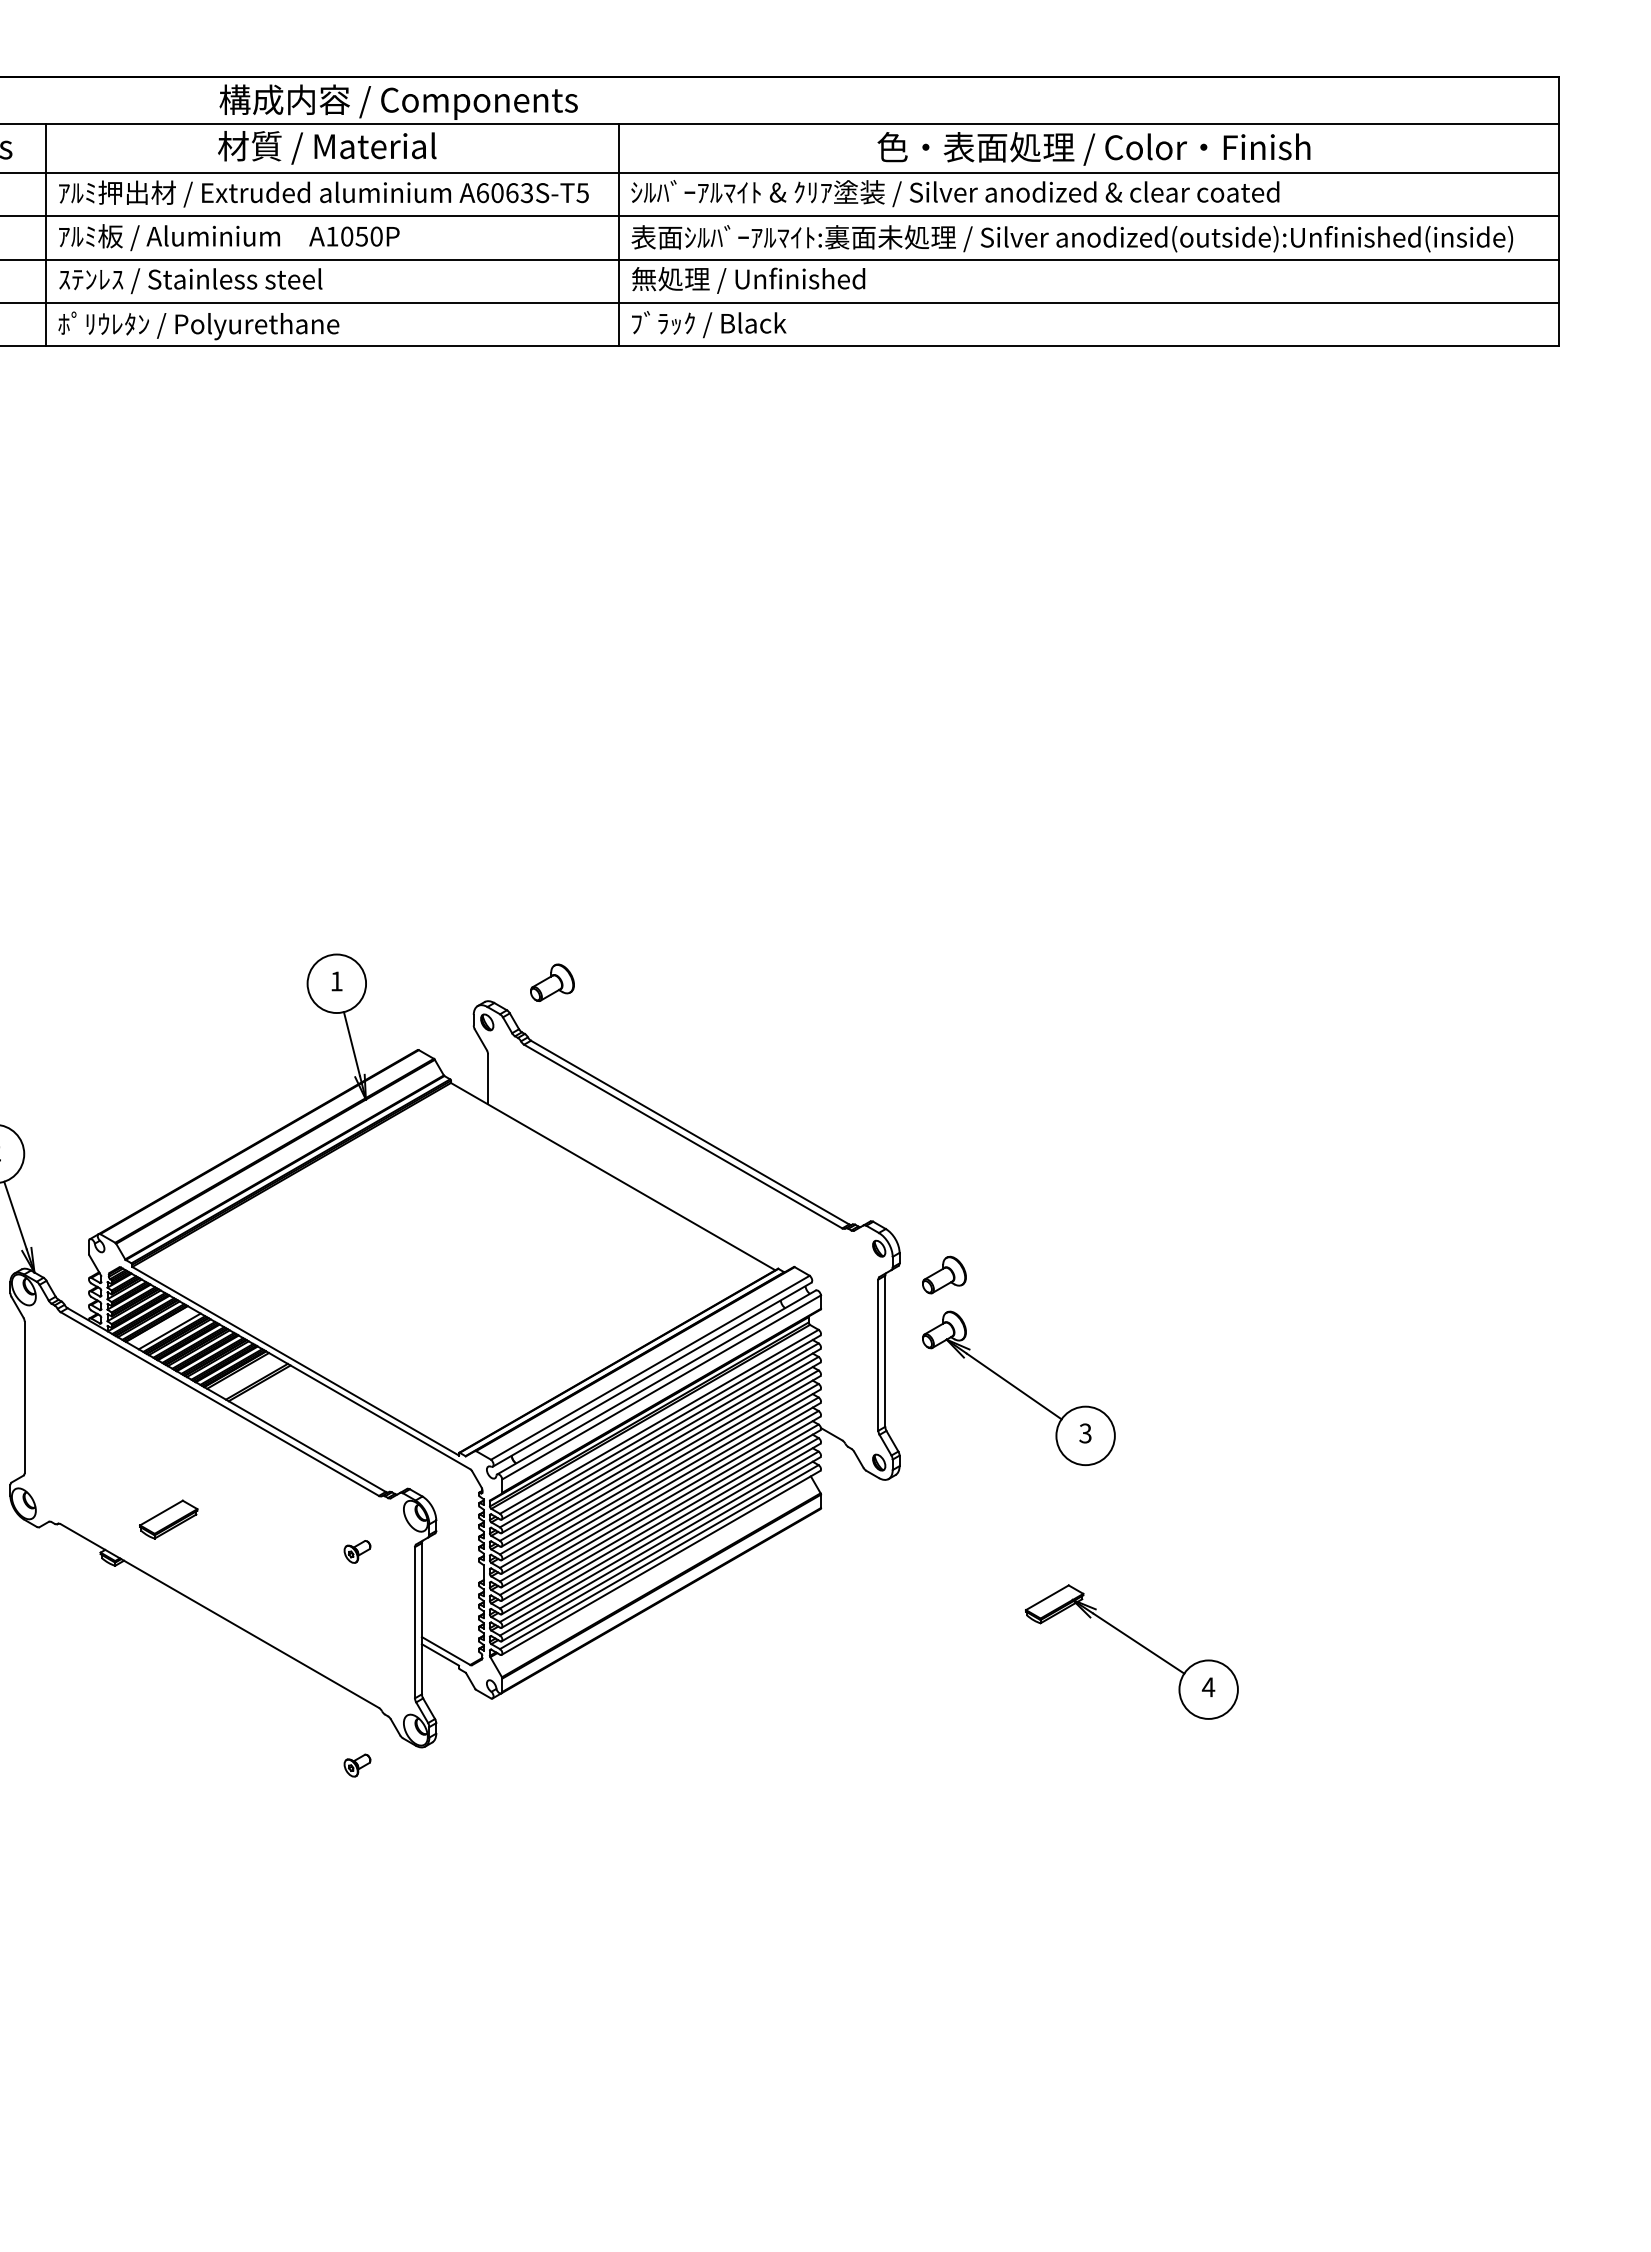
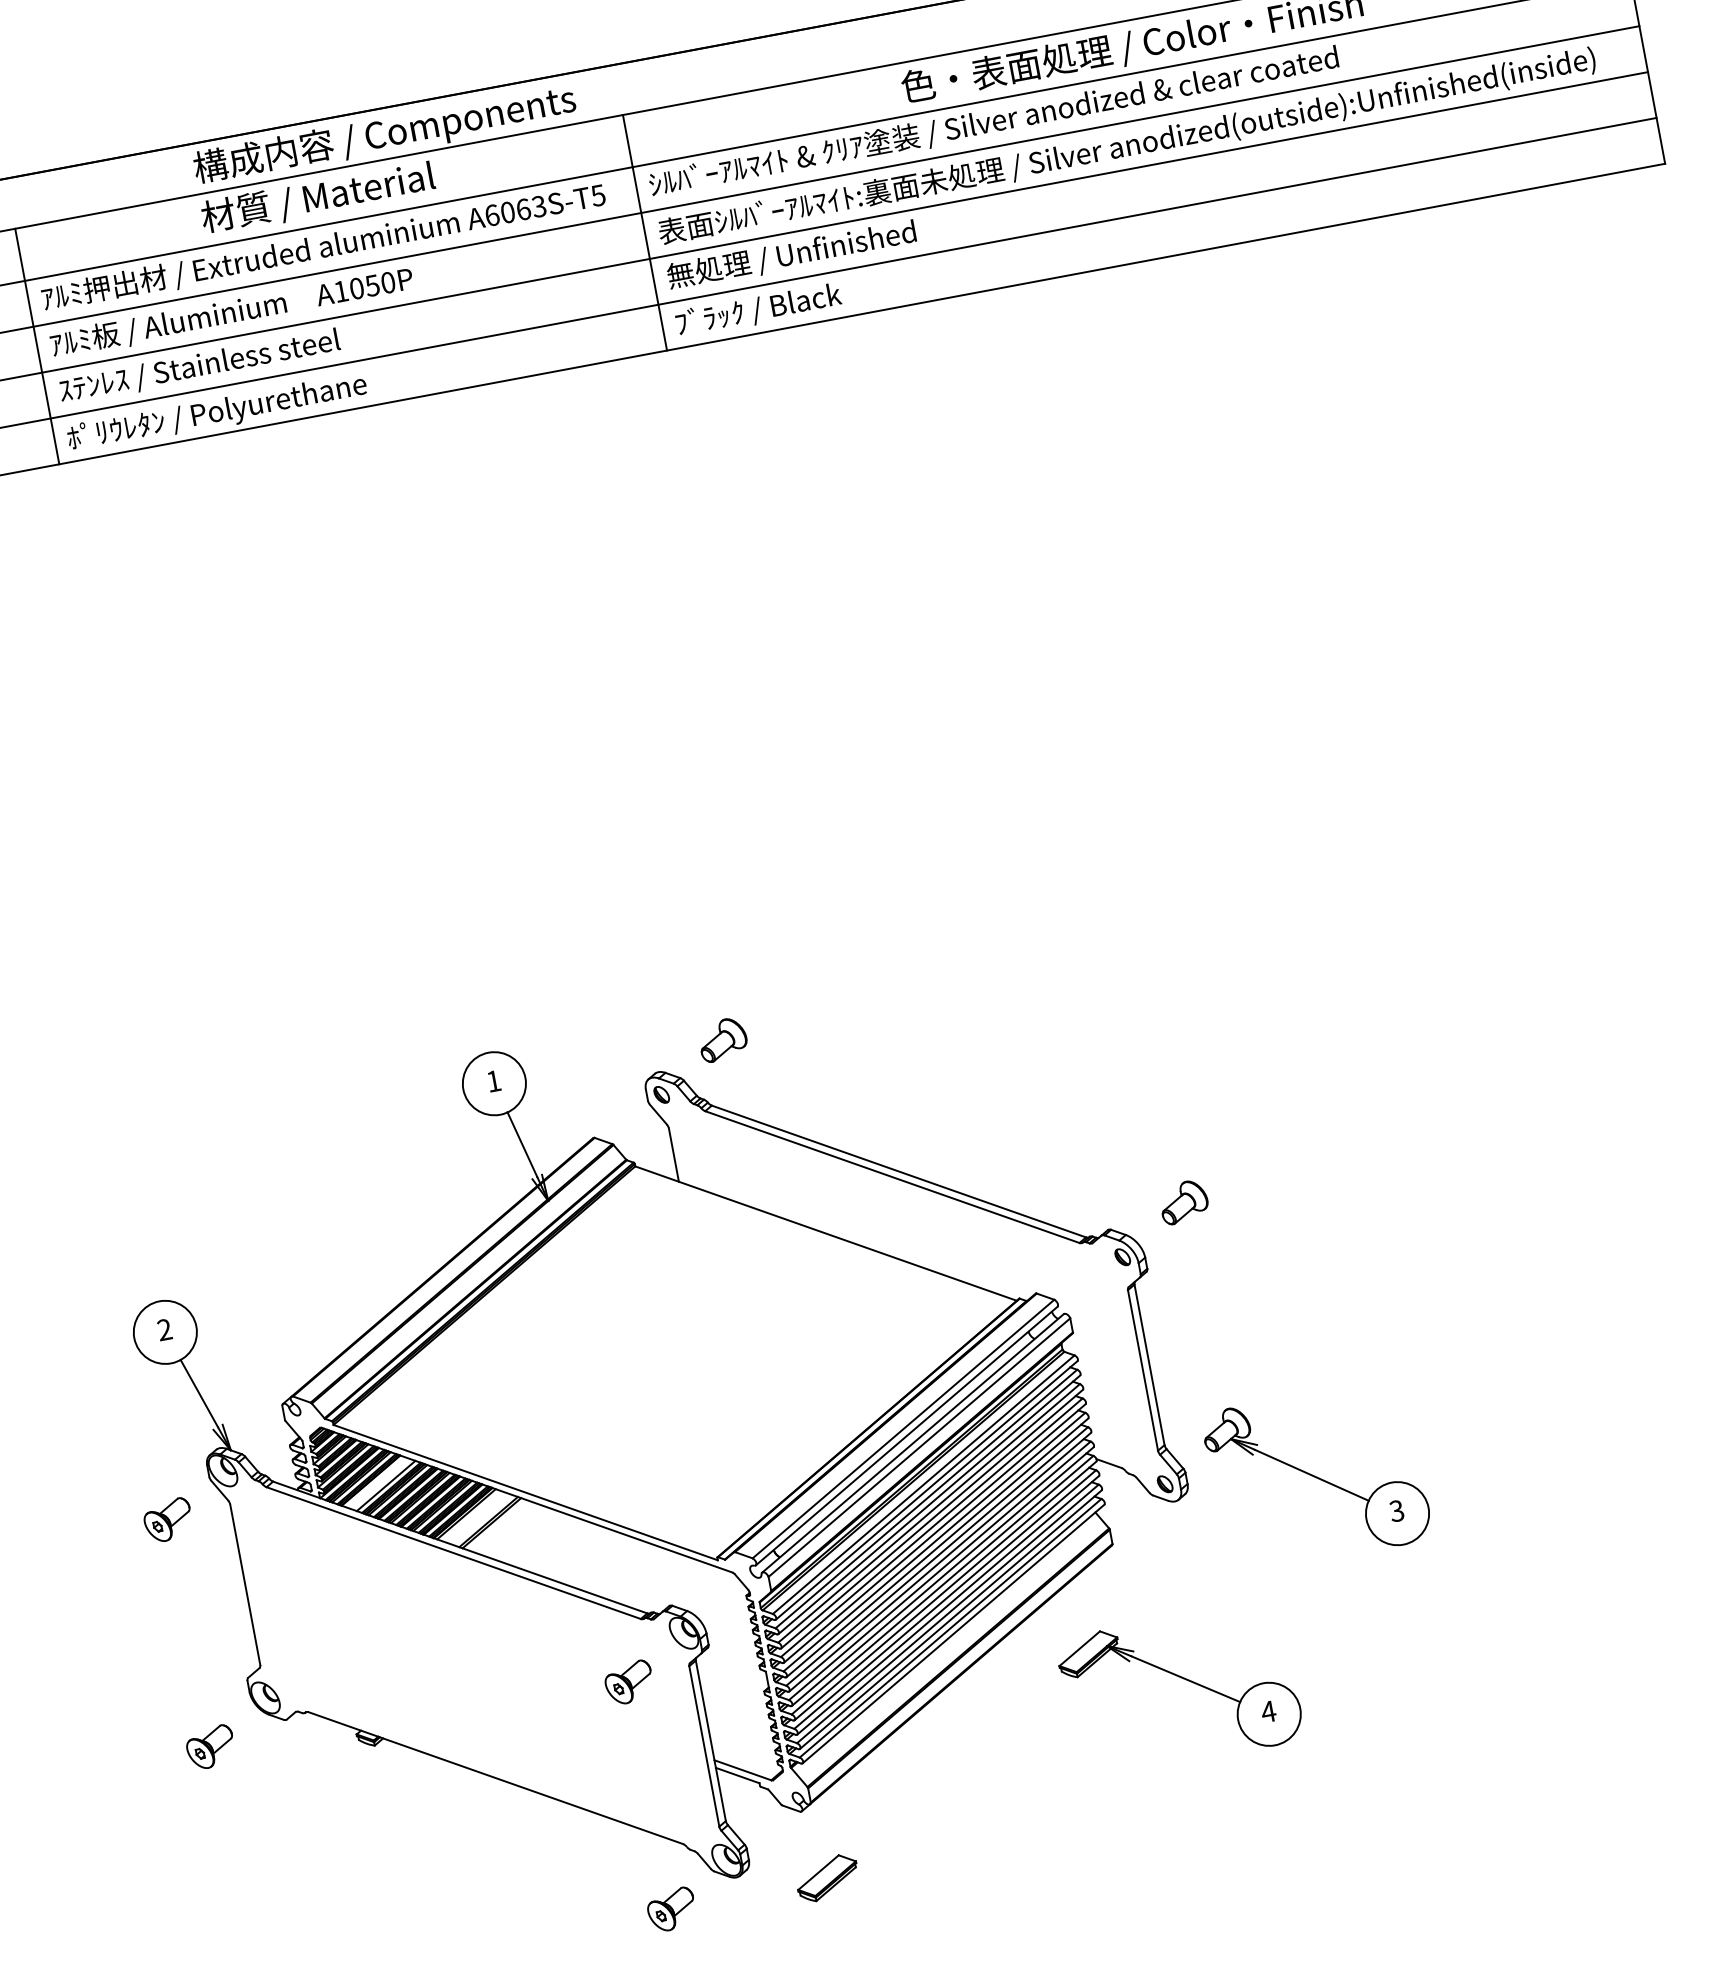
part: (944, 1274) -> (1184, 1201), moved
part: (1018, 1387) -> (1316, 1475), moved
part: (168, 1519) -> (827, 1878), moved
part: (357, 1551) -> (629, 1682), size x1.67
part: (1136, 1643) -> (1183, 1679), moved
part: (357, 1765) -> (671, 1909), size x1.67

